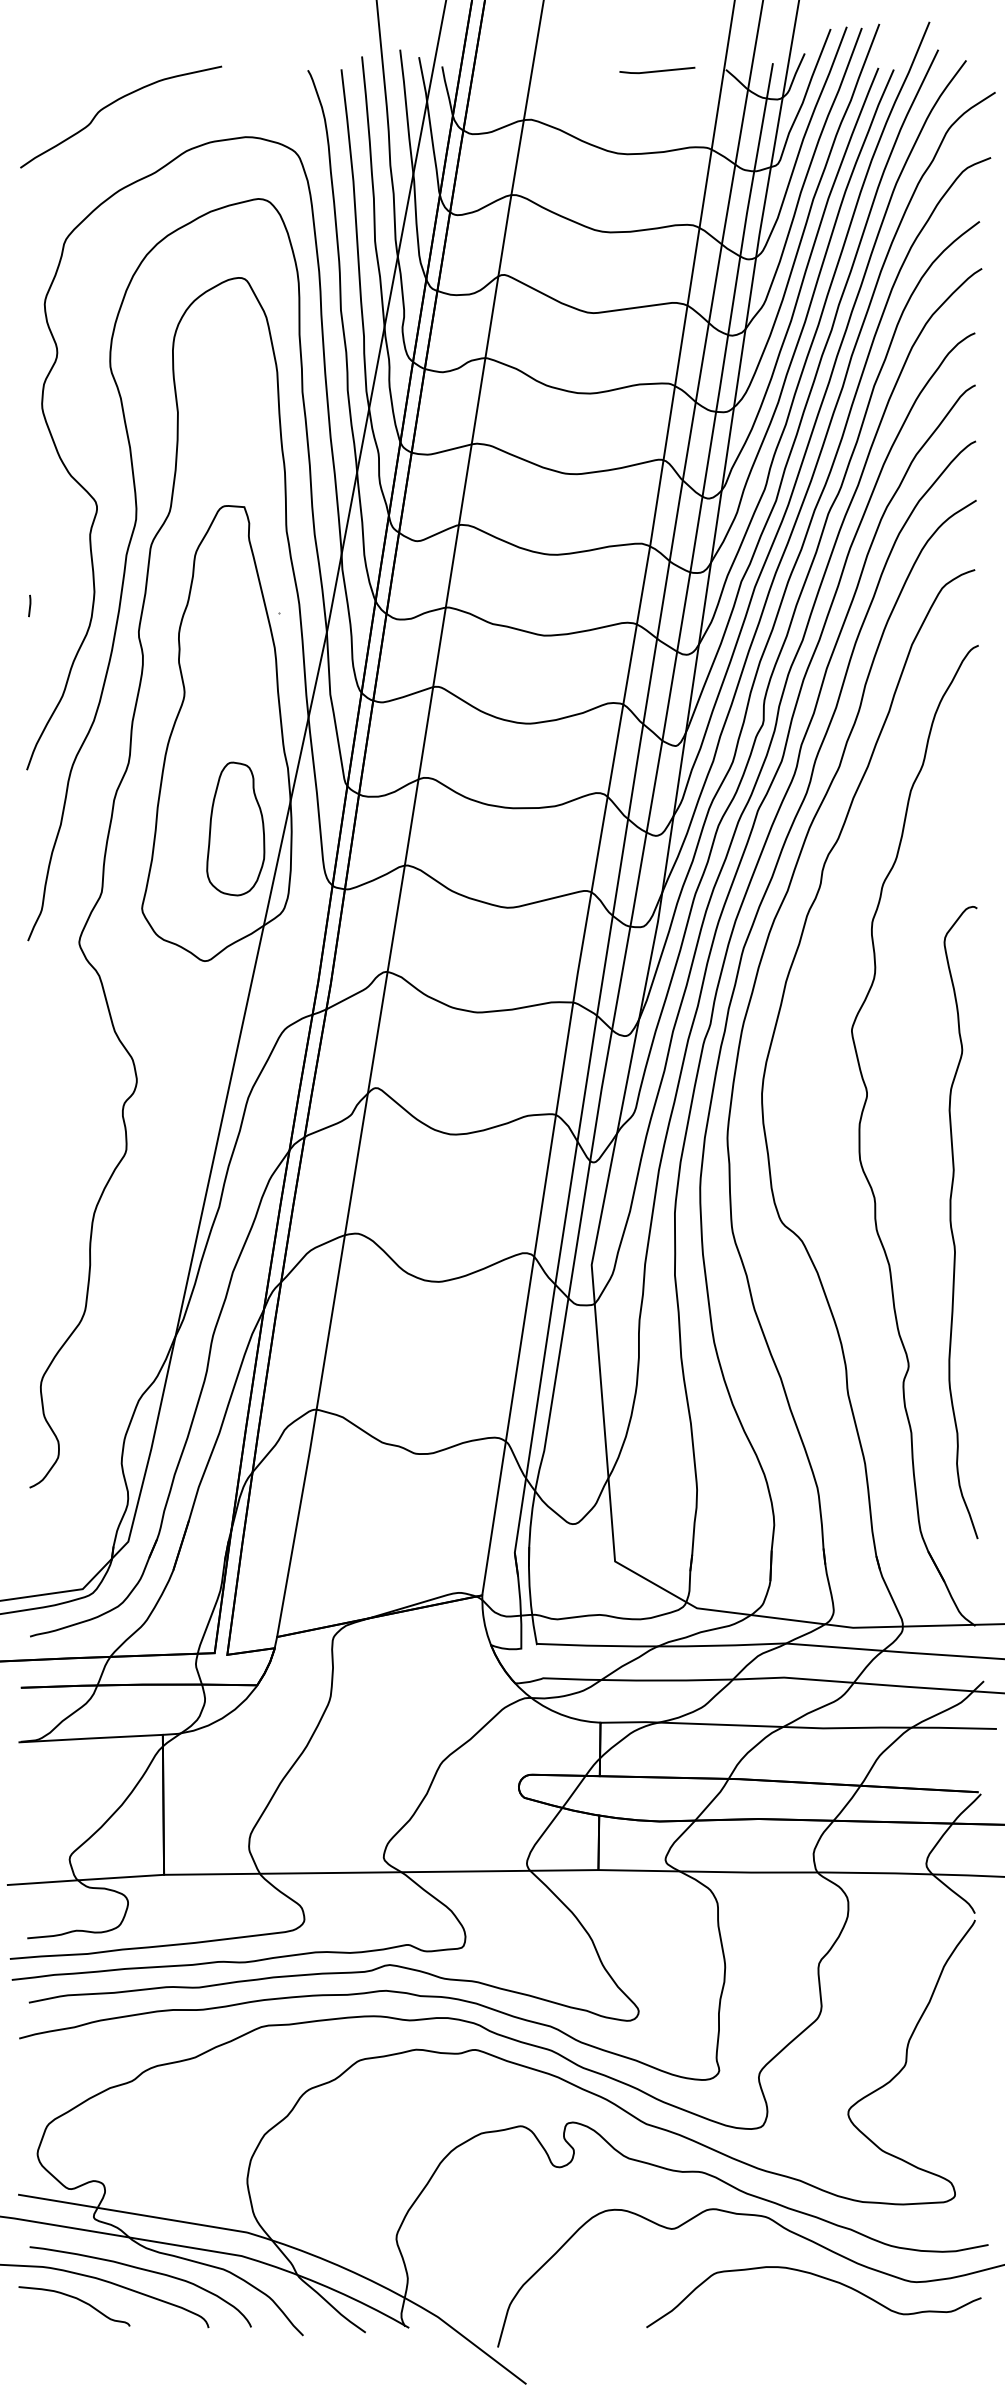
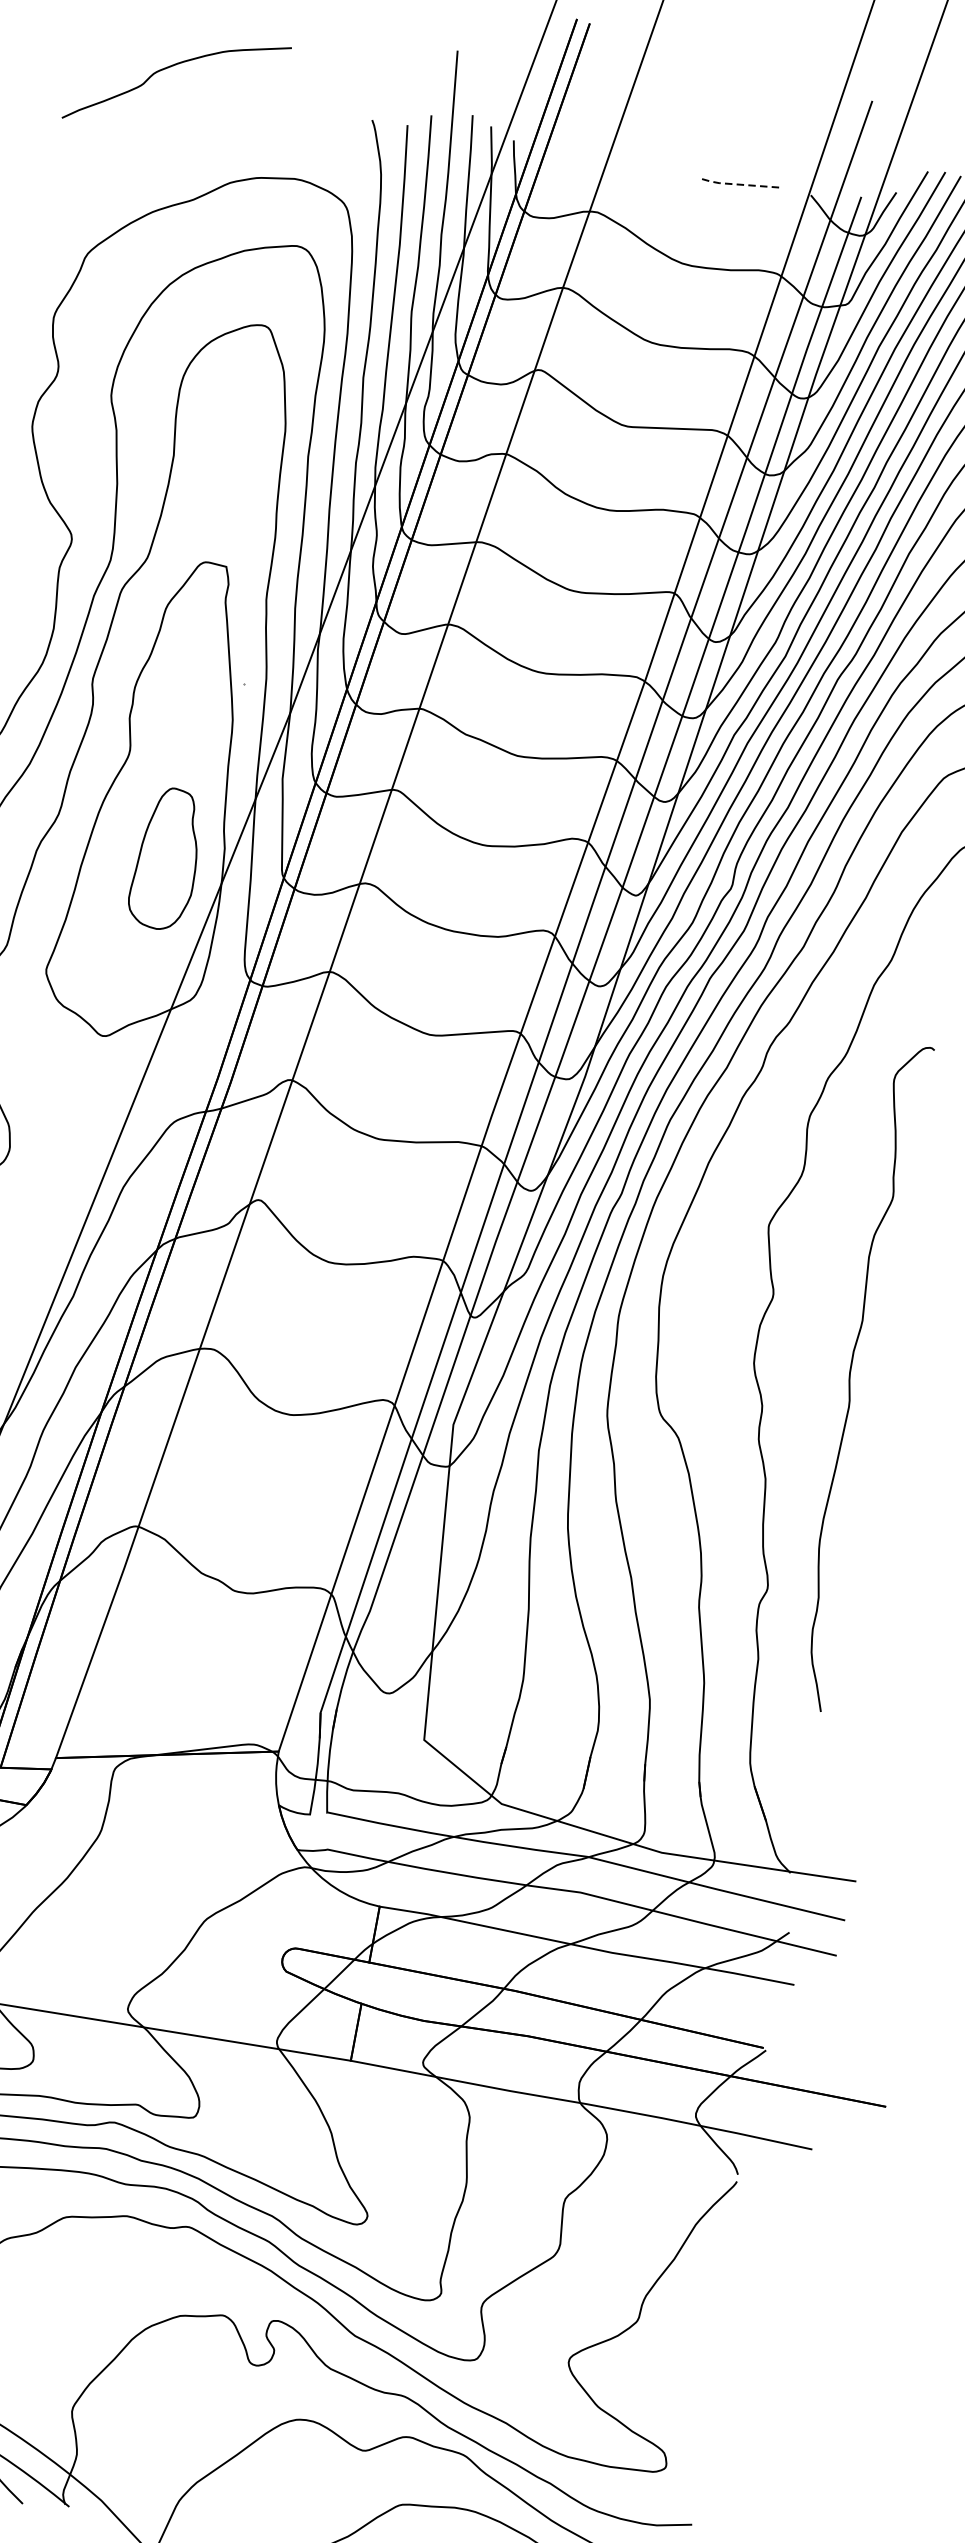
line: (655, 71) -> (736, 184), solid -> dashed
curve: (112, 104) -> (170, 68), moved
part: (235, 828) -> (166, 858), moved
curve: (951, 1222) -> (850, 1375), moved

